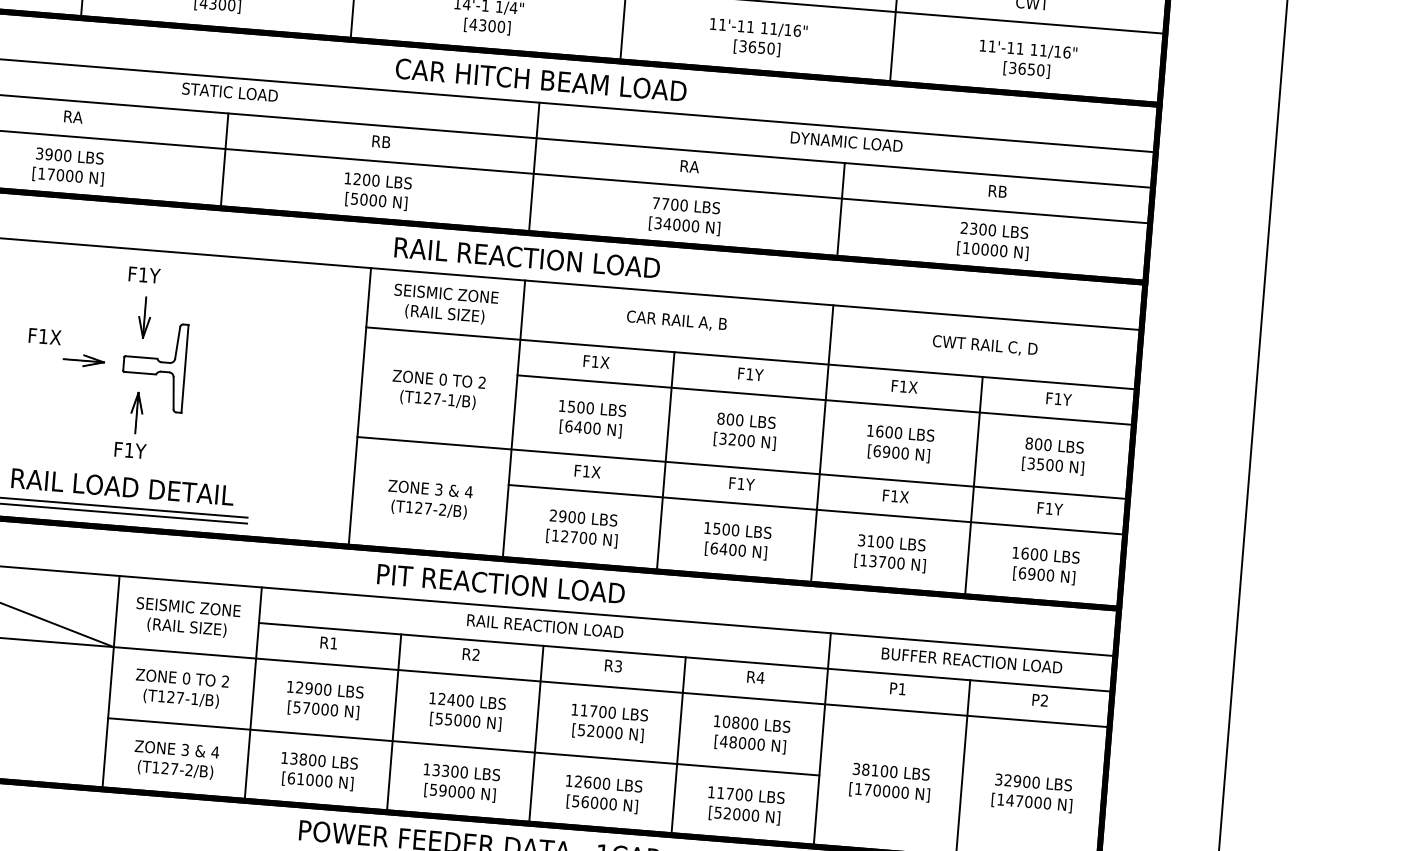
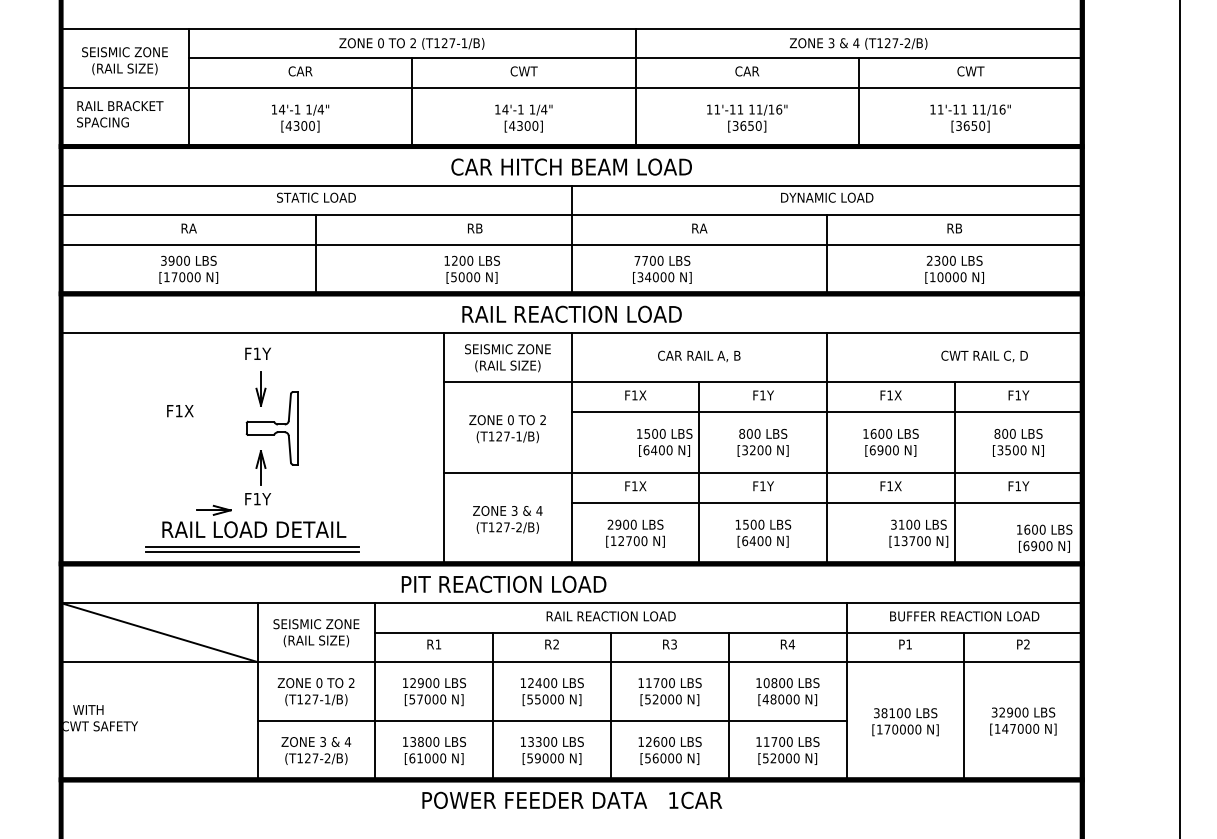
text: (381, 141) -> (475, 228), moved
text: (376, 191) -> (471, 269), moved
text: (685, 216) -> (662, 269), moved
text: (985, 344) -> (984, 355), moved
part: (83, 359) -> (213, 509), moved
text: (591, 418) -> (664, 442), moved
text: (890, 553) -> (918, 533), moved
text: (1045, 565) -> (1044, 538), moved
text: (500, 582) -> (503, 583), moved

